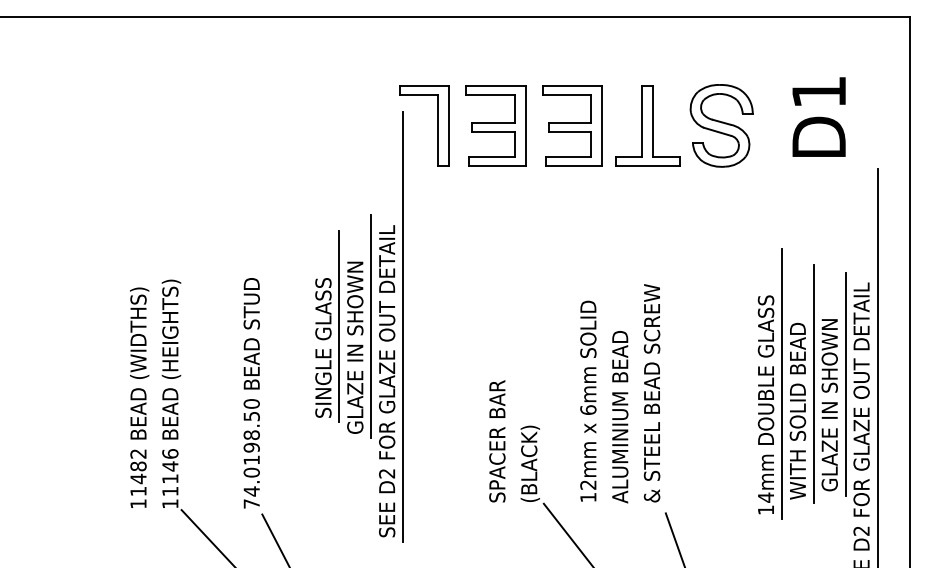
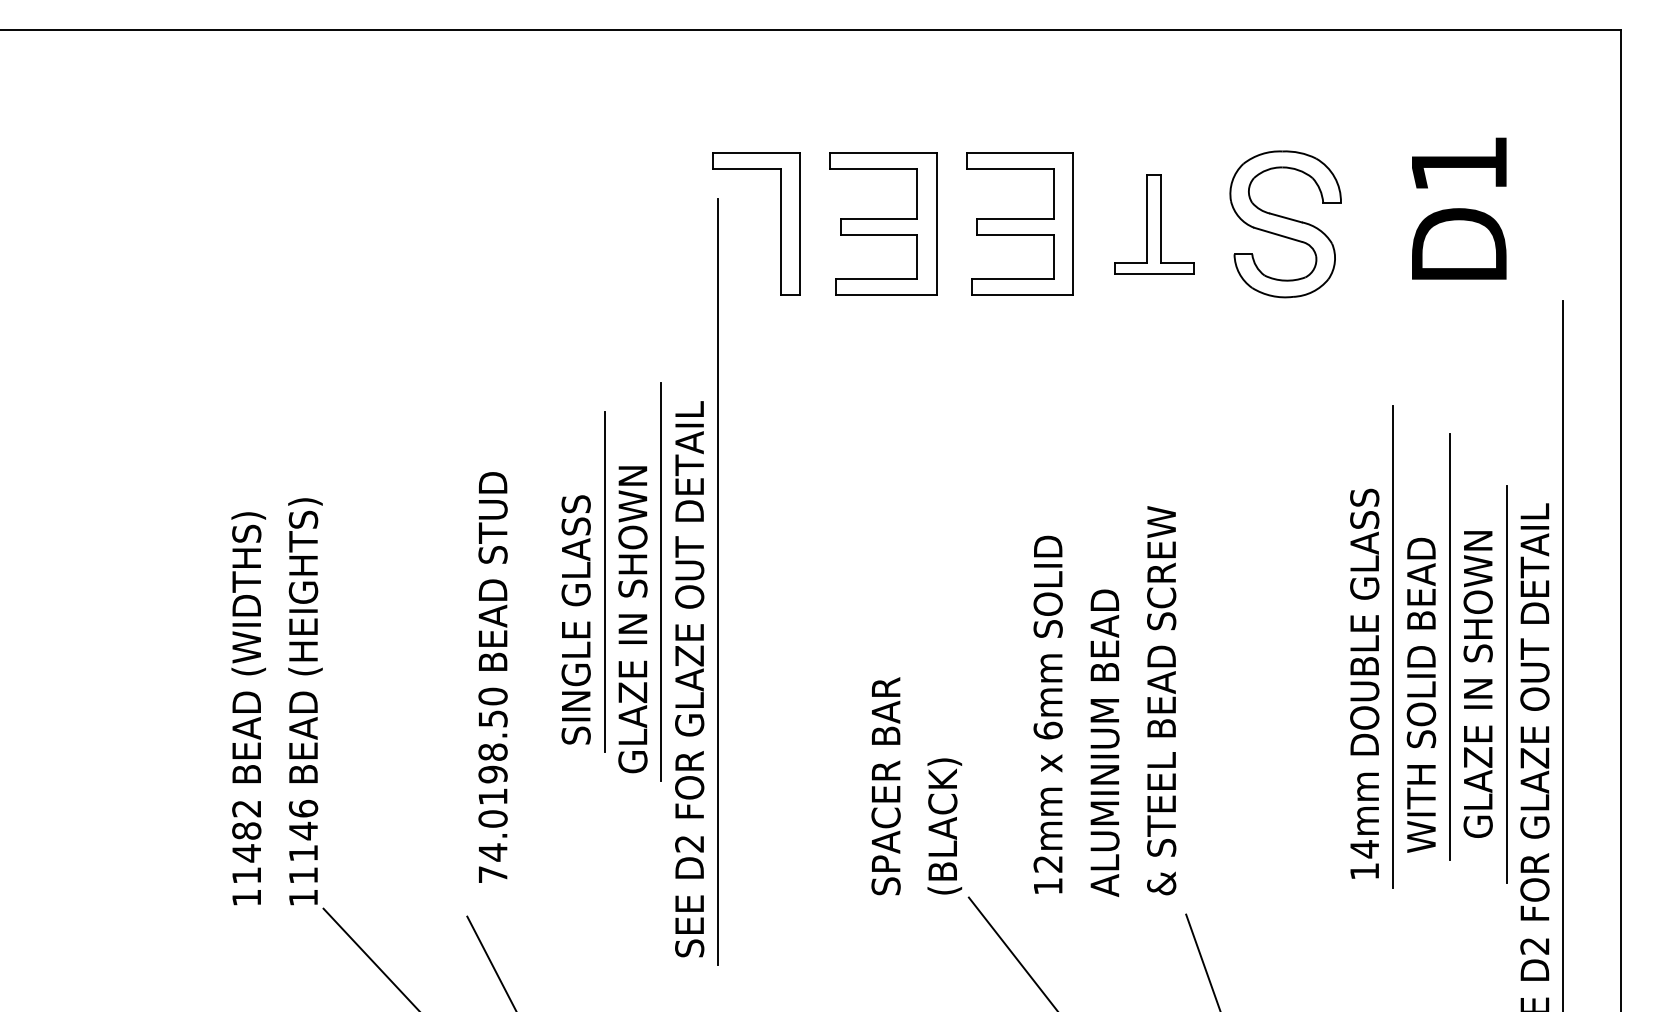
part: (647, 125) -> (1153, 223), size x0.7
part: (797, 383) -> (1420, 645), moved
text: (251, 393) -> (492, 677), moved

